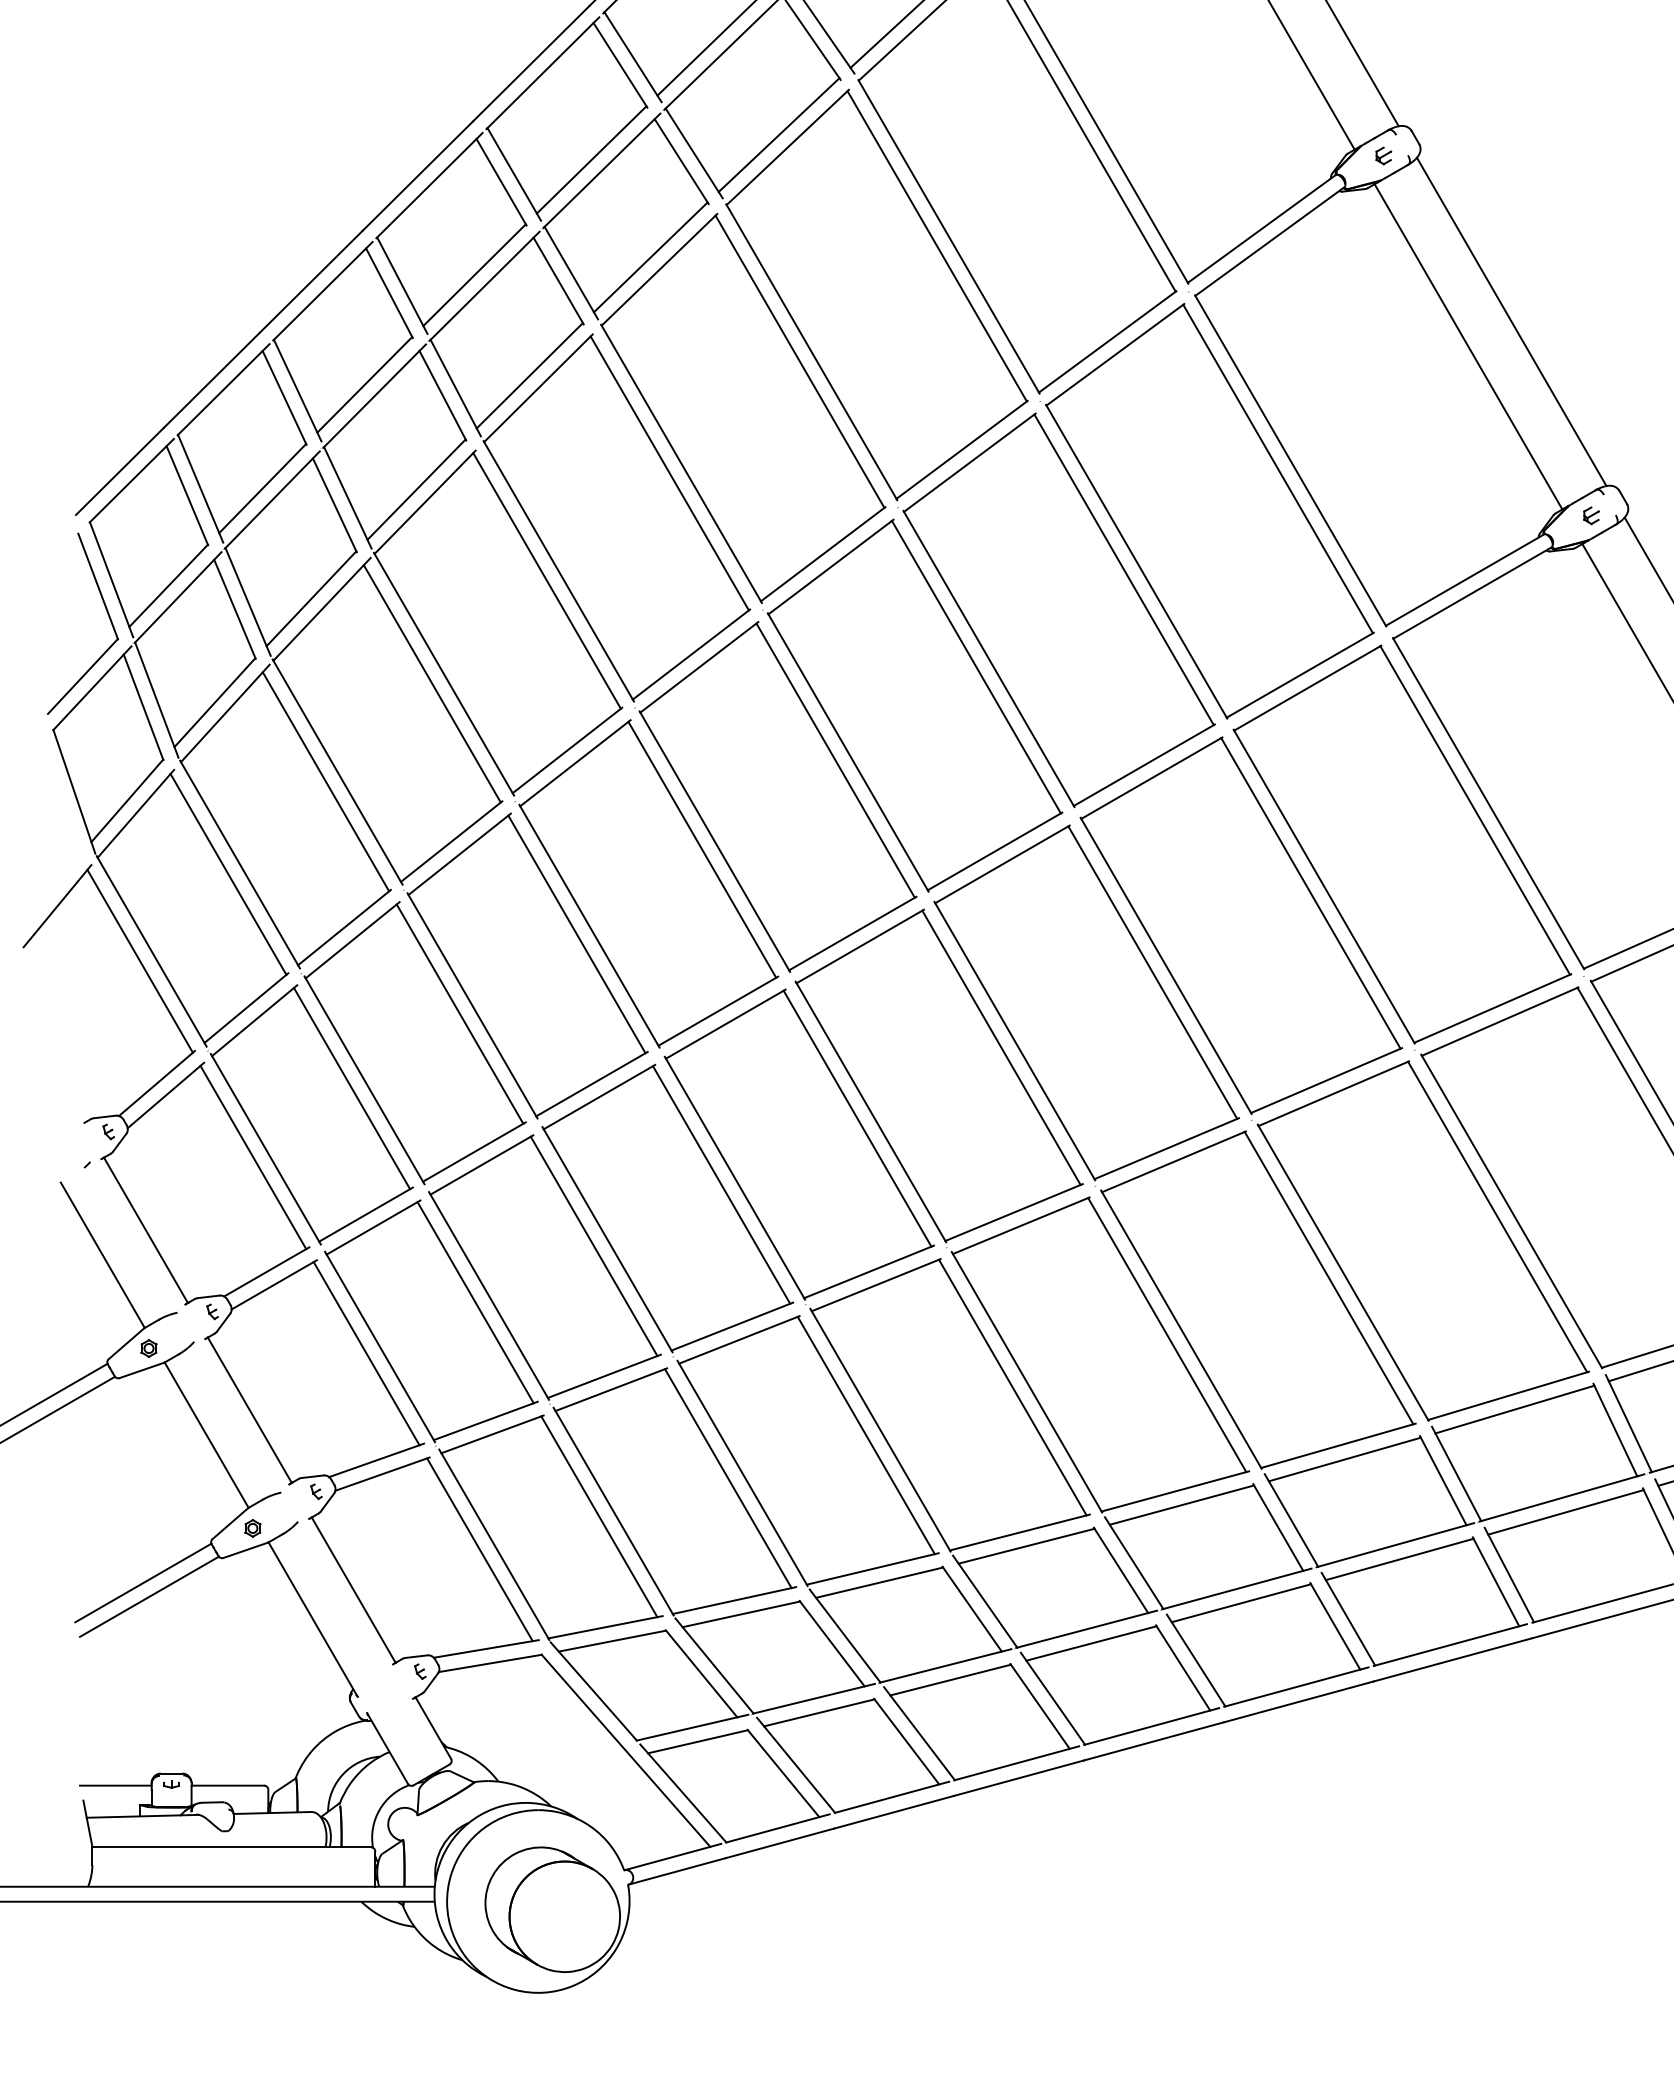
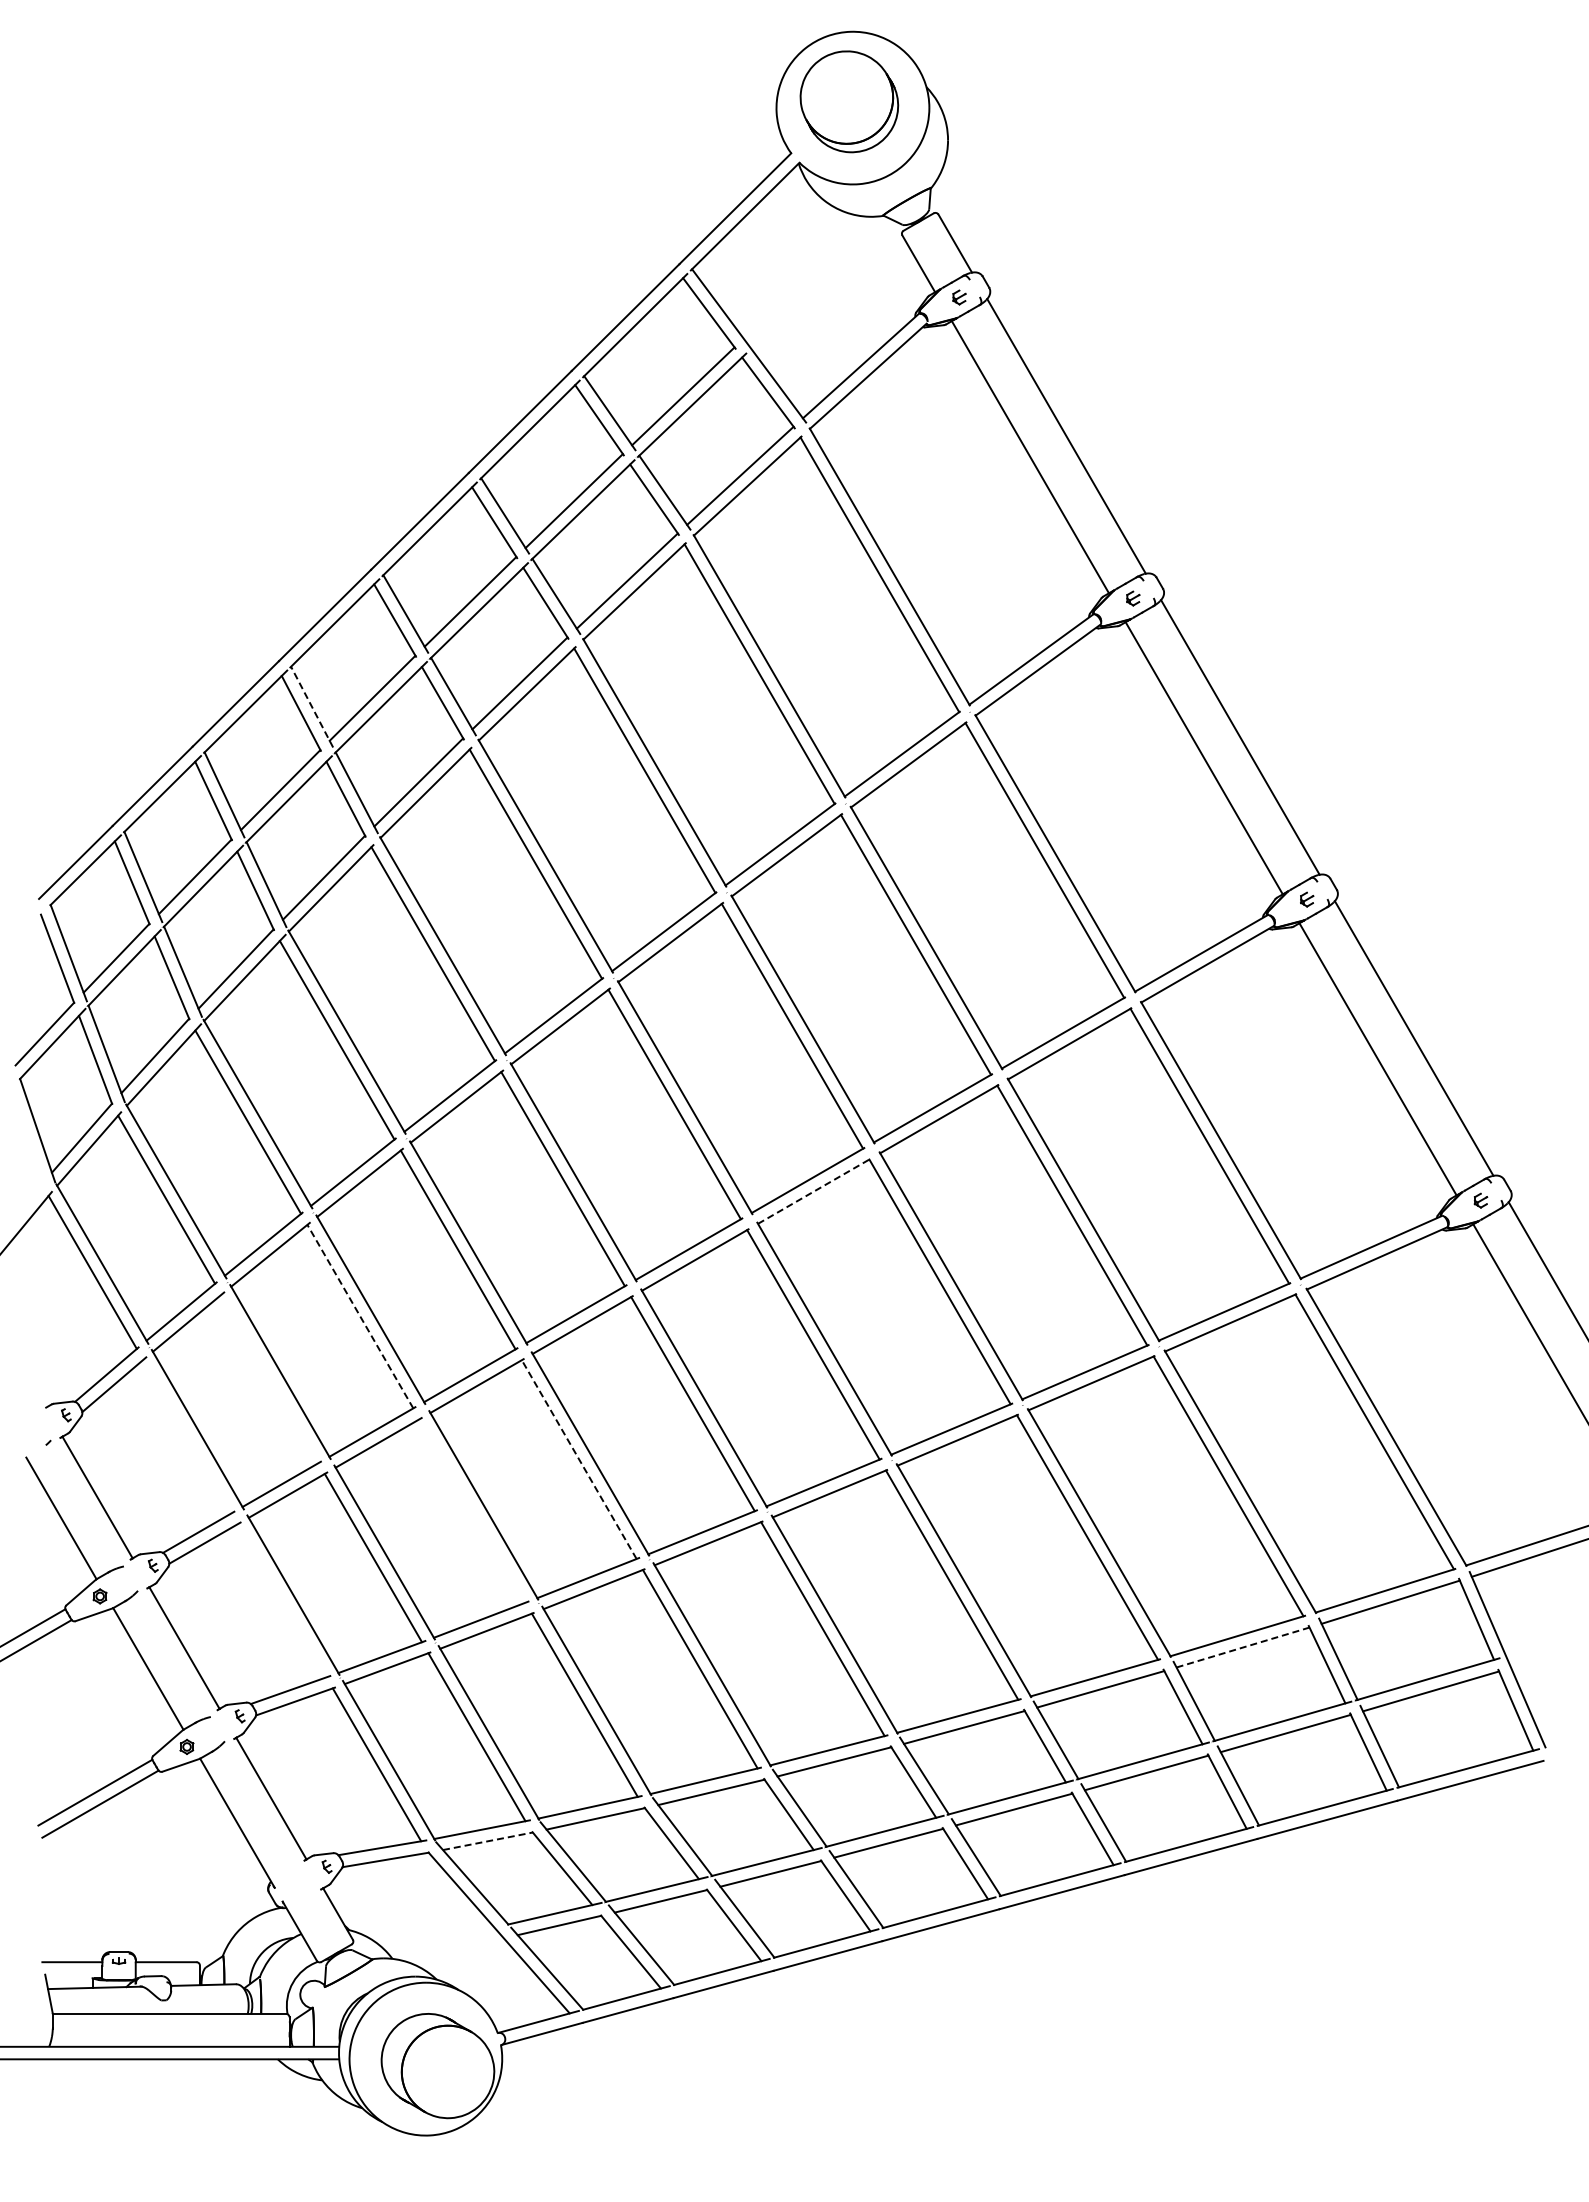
line: (402, 286) -> (312, 707), solid -> dashed
line: (1002, 864) -> (814, 1191), solid -> dashed
line: (460, 1013) -> (360, 1316), solid -> dashed
line: (351, 1088) -> (269, 1378), removed
line: (253, 1157) -> (187, 1436), removed
line: (721, 1184) -> (579, 1459), solid -> dashed
line: (594, 1245) -> (472, 1510), removed
line: (365, 1353) -> (281, 1600), removed
line: (1515, 1409) -> (1243, 1647), solid -> dashed
line: (611, 1641) -> (487, 1841), solid -> dashed

